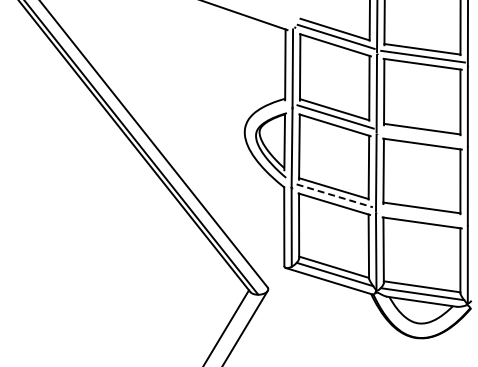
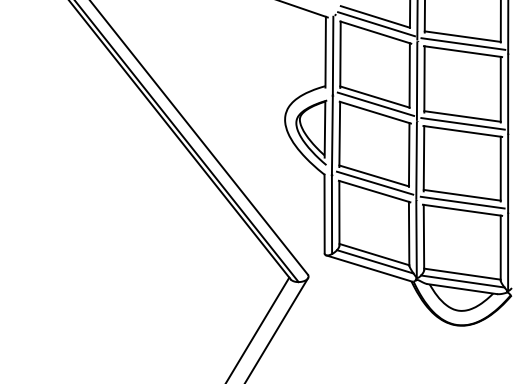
line: (422, 136) -> (462, 123), added
line: (335, 196) -> (375, 183), dashed -> solid
line: (422, 215) -> (462, 202), added

